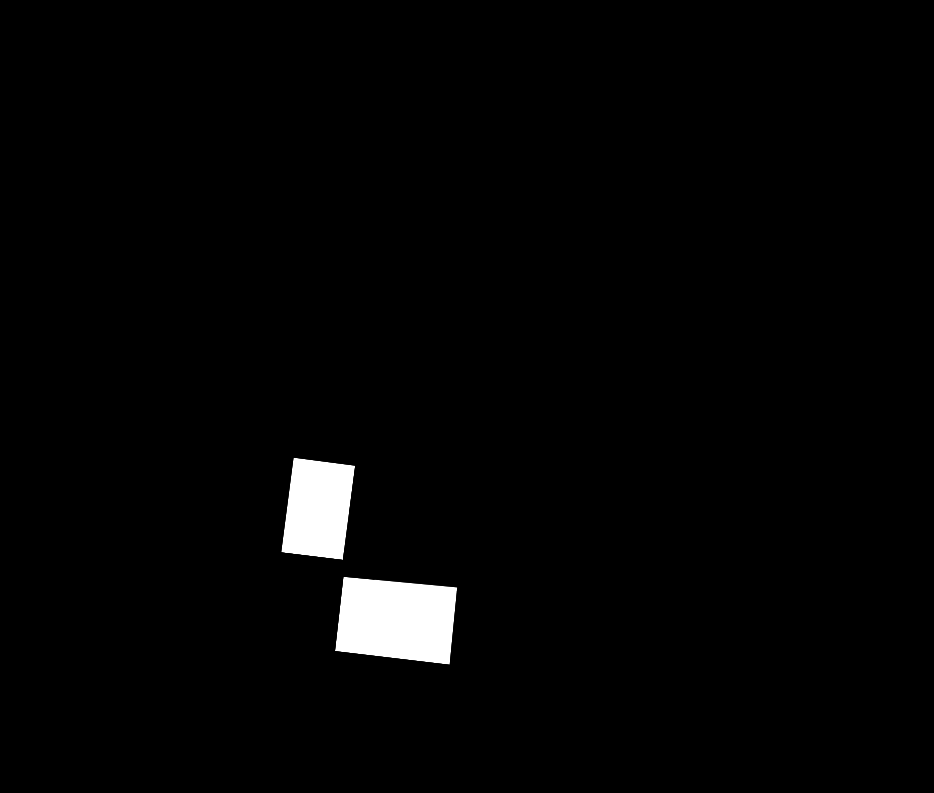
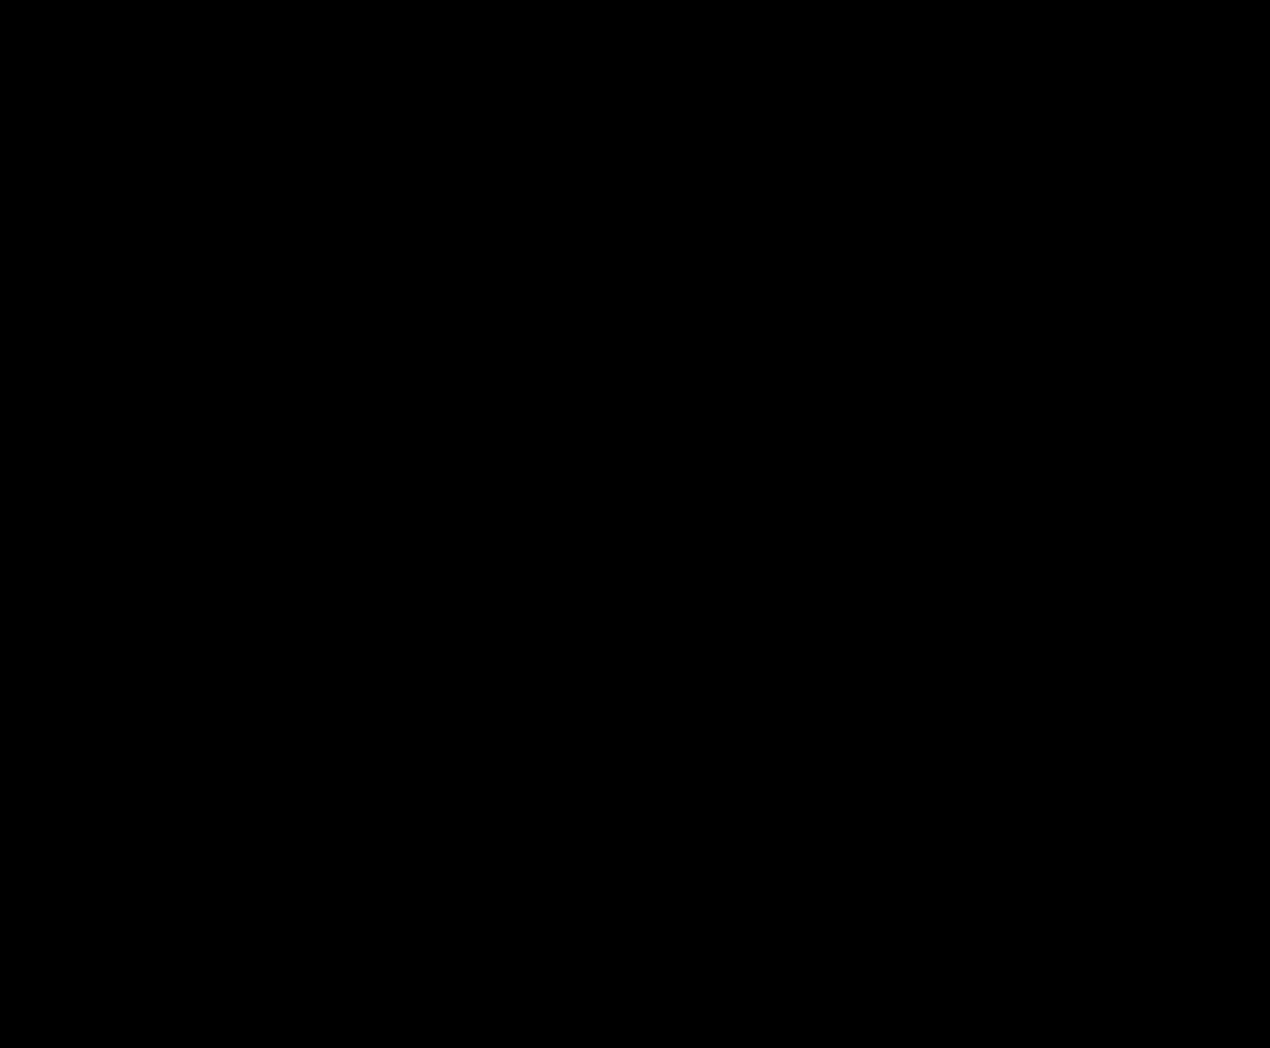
fill: (318, 508) -> (476, 770), added
fill: (396, 620) -> (574, 910), added

